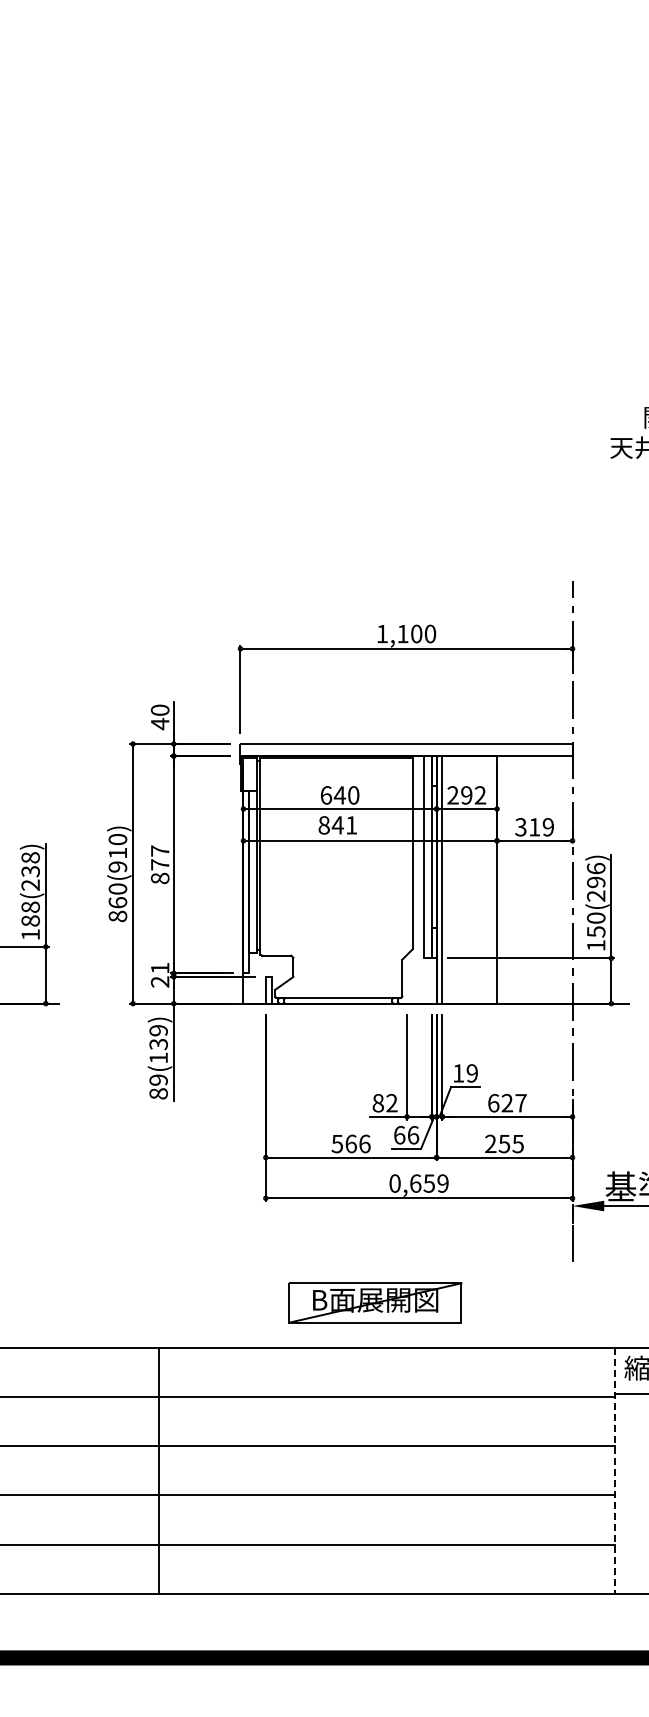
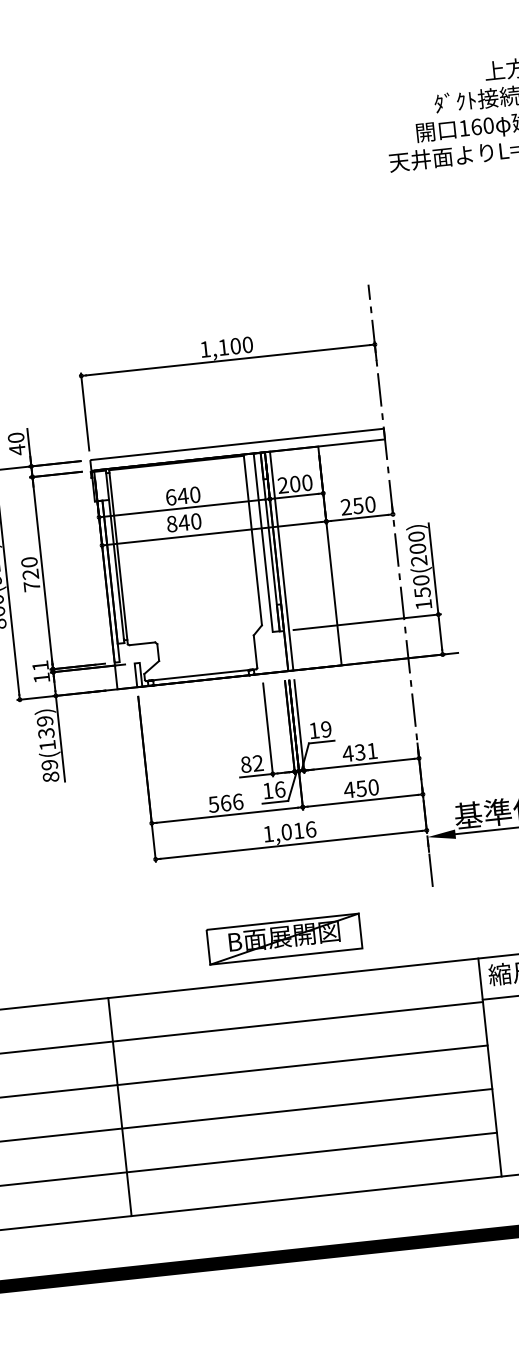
text: (473, 795) -> (301, 483), 292 -> 200
text: (351, 825) -> (196, 521), 841 -> 840
text: (534, 827) -> (358, 506), 319 -> 250
text: (159, 864) -> (30, 574), 877 -> 720
text: (596, 875) -> (417, 542), 150(296) -> 150(200)
text: (159, 981) -> (41, 677), 21 -> 11
text: (506, 1103) -> (359, 752), 627 -> 431
text: (399, 1135) -> (267, 791), 66 -> 16
text: (503, 1143) -> (360, 788), 255 -> 450
text: (418, 1183) -> (289, 831), 0,659 -> 1,016
part: (375, 1302) -> (284, 938), moved
line: (159, 1470) -> (120, 1106), moved
line: (614, 1471) -> (489, 1067), dashed -> solid

